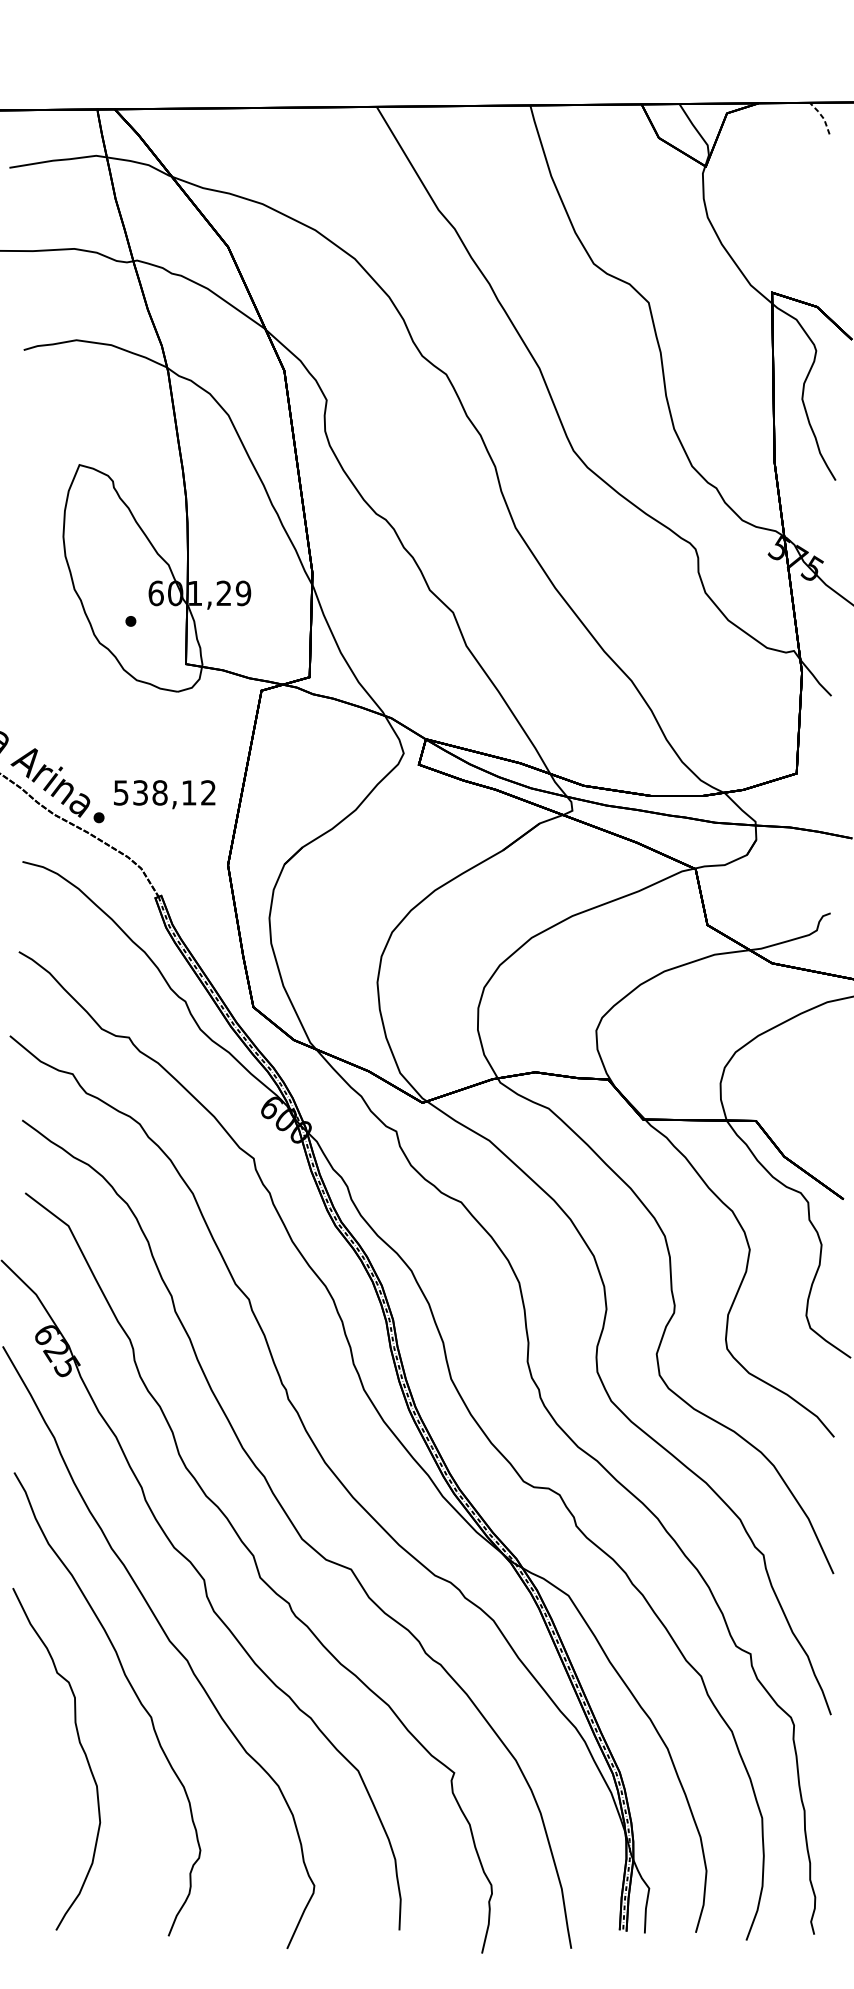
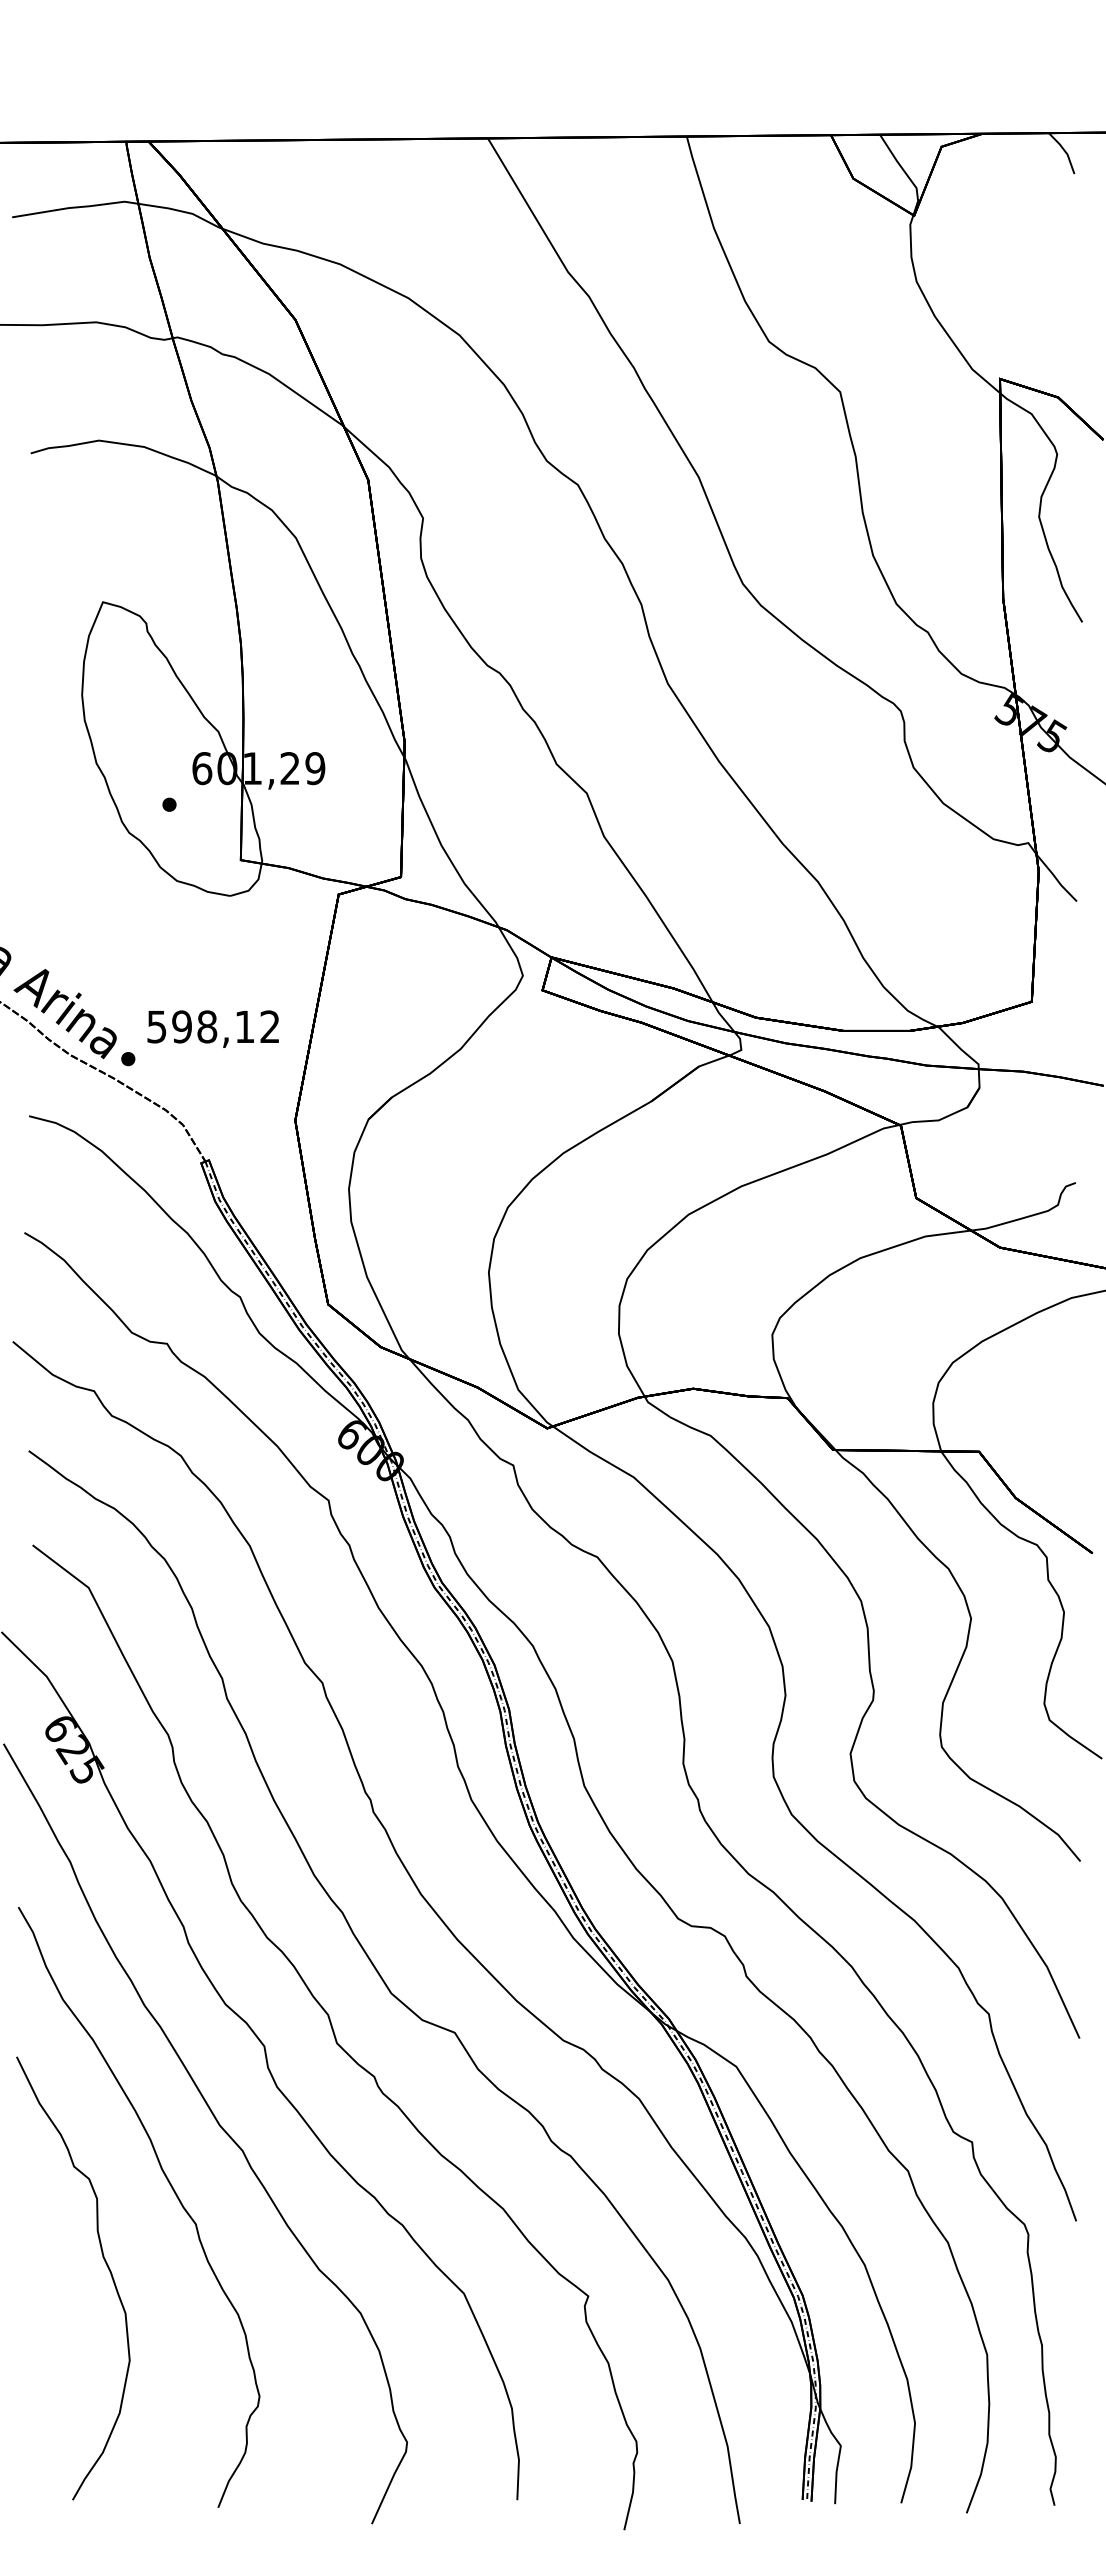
line: (822, 117) -> (1065, 151), dashed -> solid
text: (140, 792) -> (181, 1026), 538,12 -> 598,12

